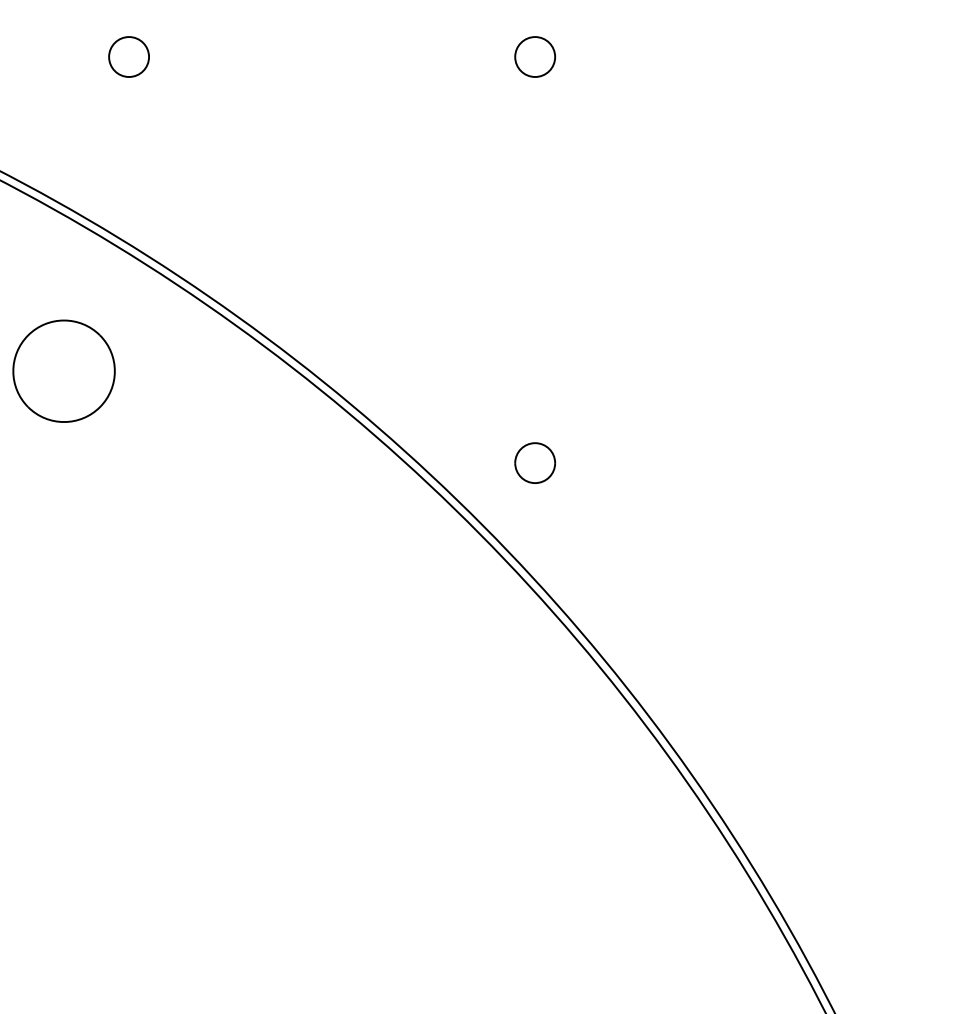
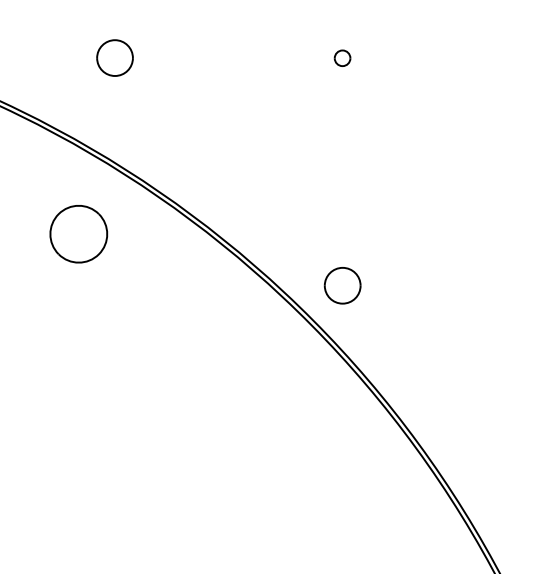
part: (129, 57) -> (115, 58), size x1.6
part: (534, 57) -> (342, 58), size x0.7
part: (534, 462) -> (342, 285), size x1.6

